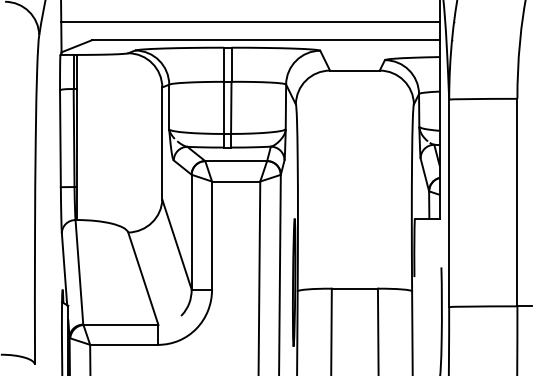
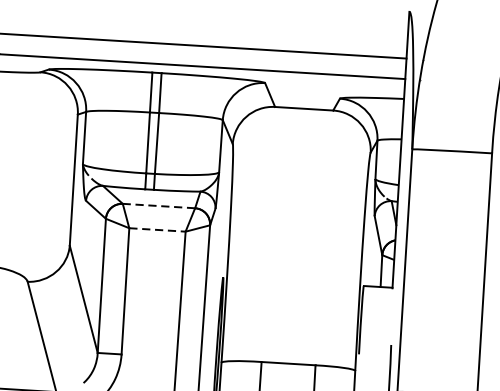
line: (236, 161) -> (159, 206), solid -> dashed
line: (236, 181) -> (157, 229), solid -> dashed

